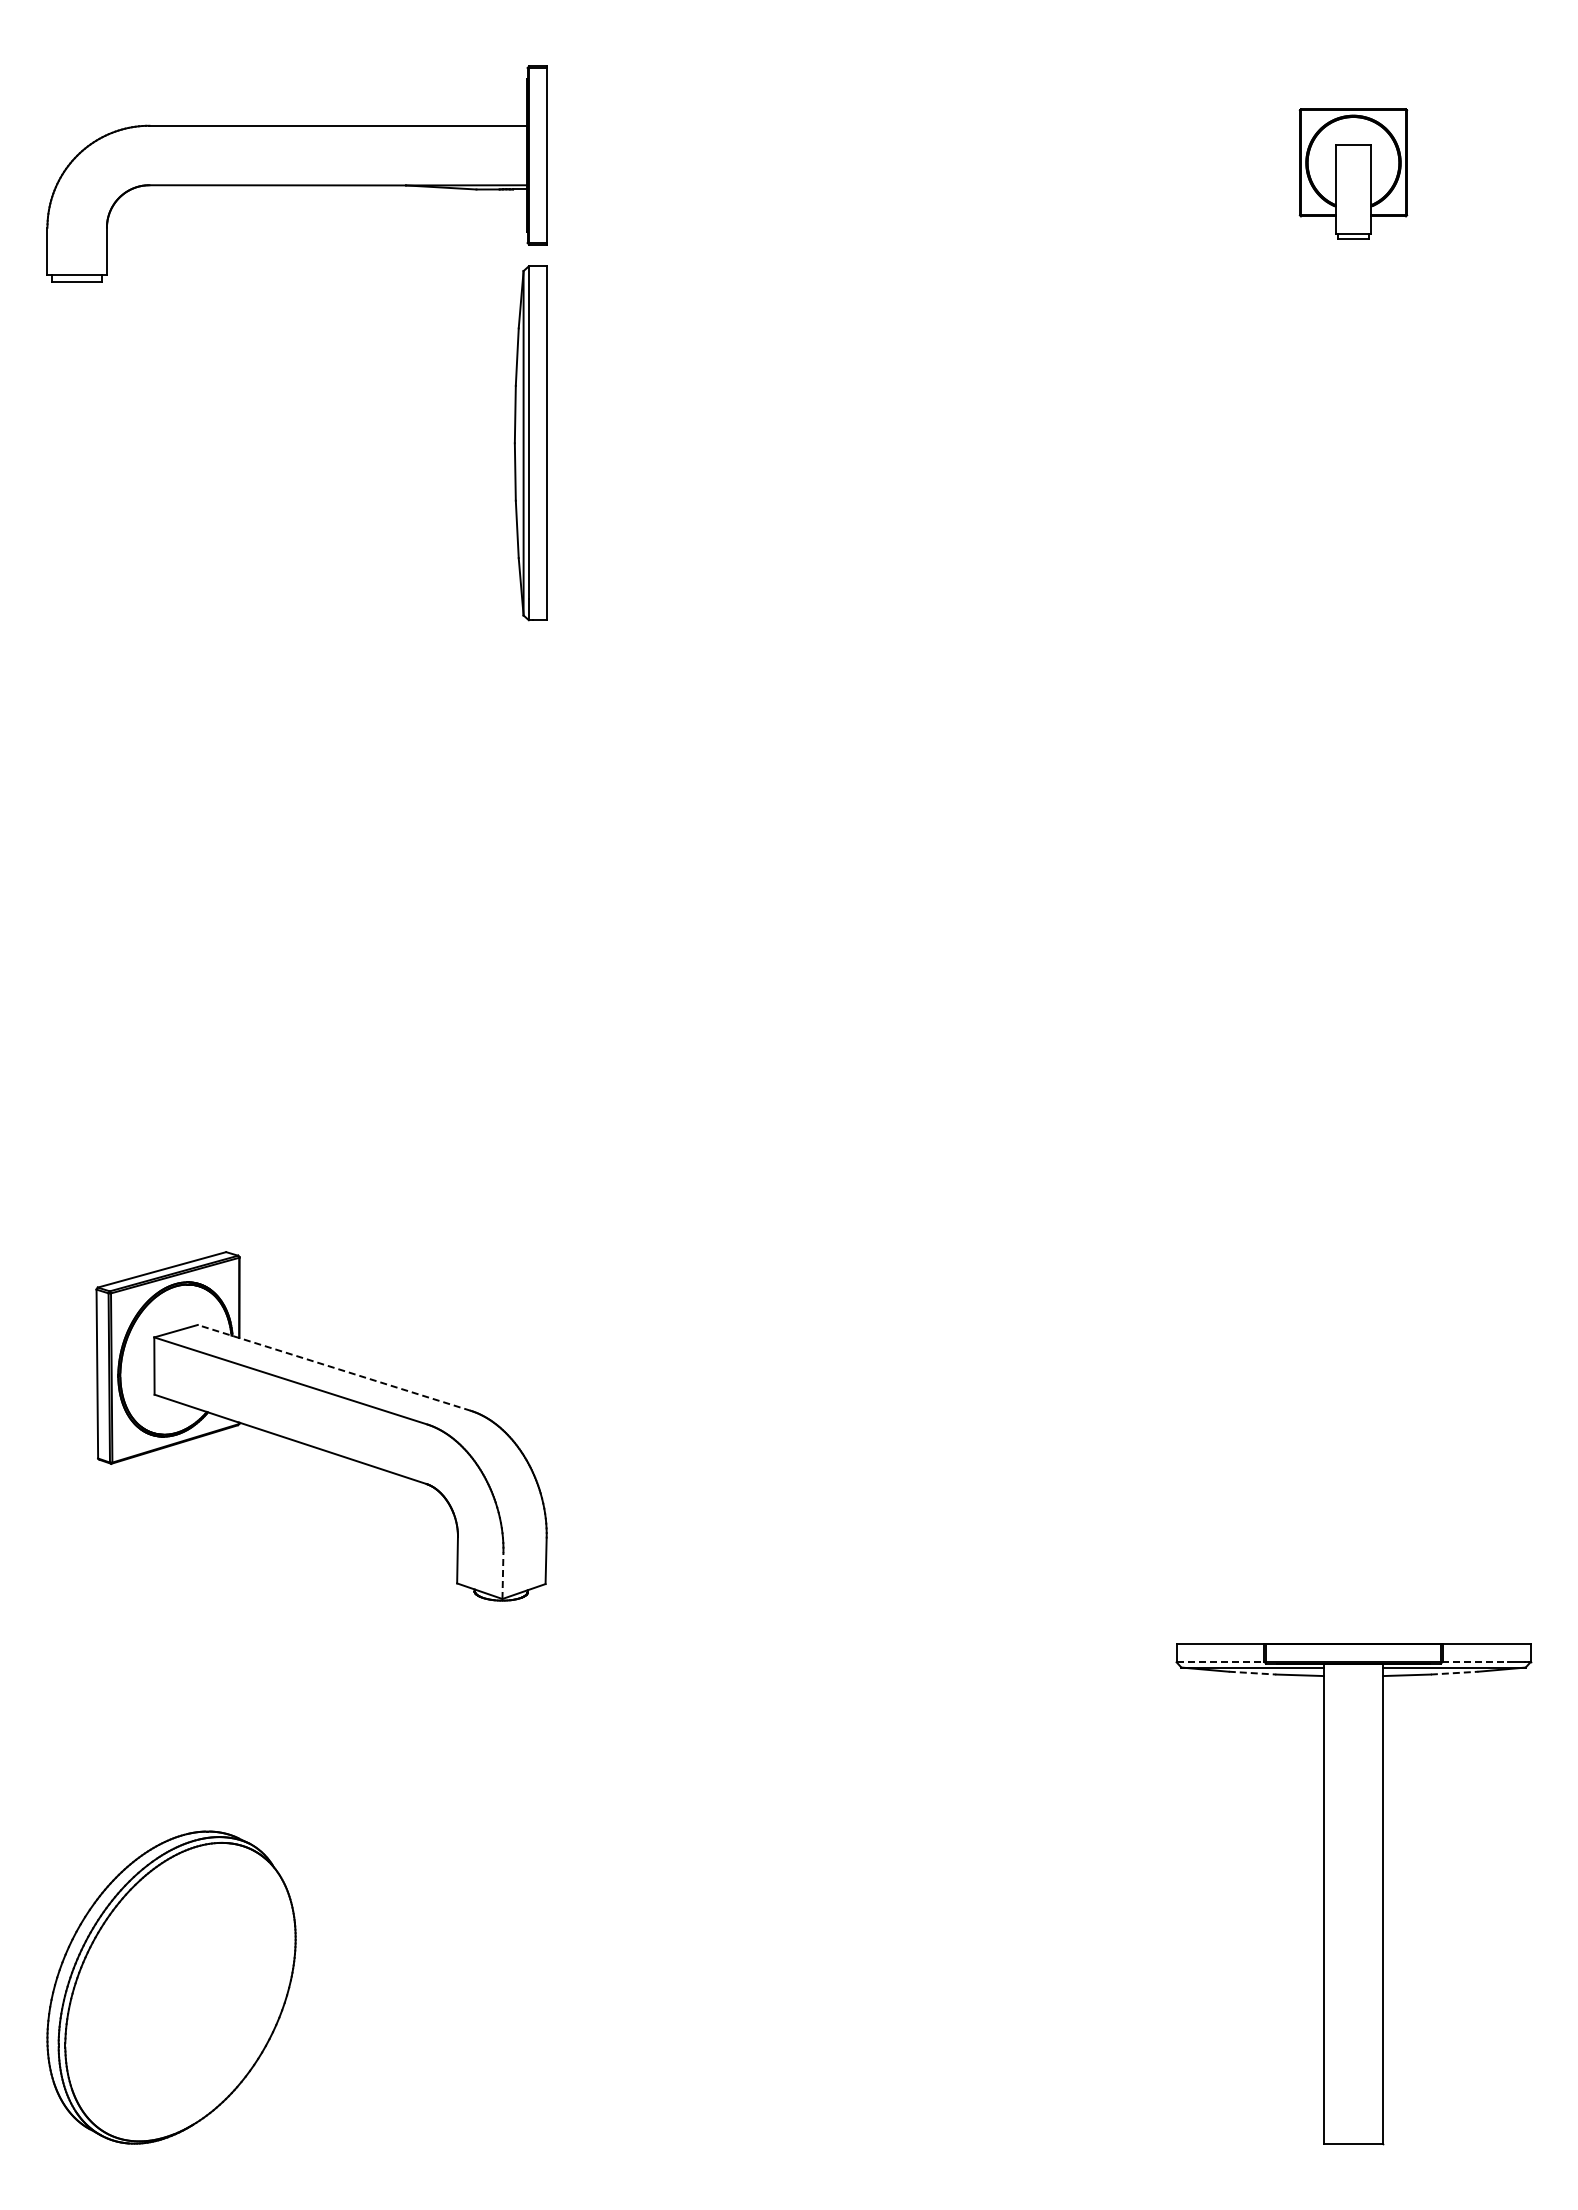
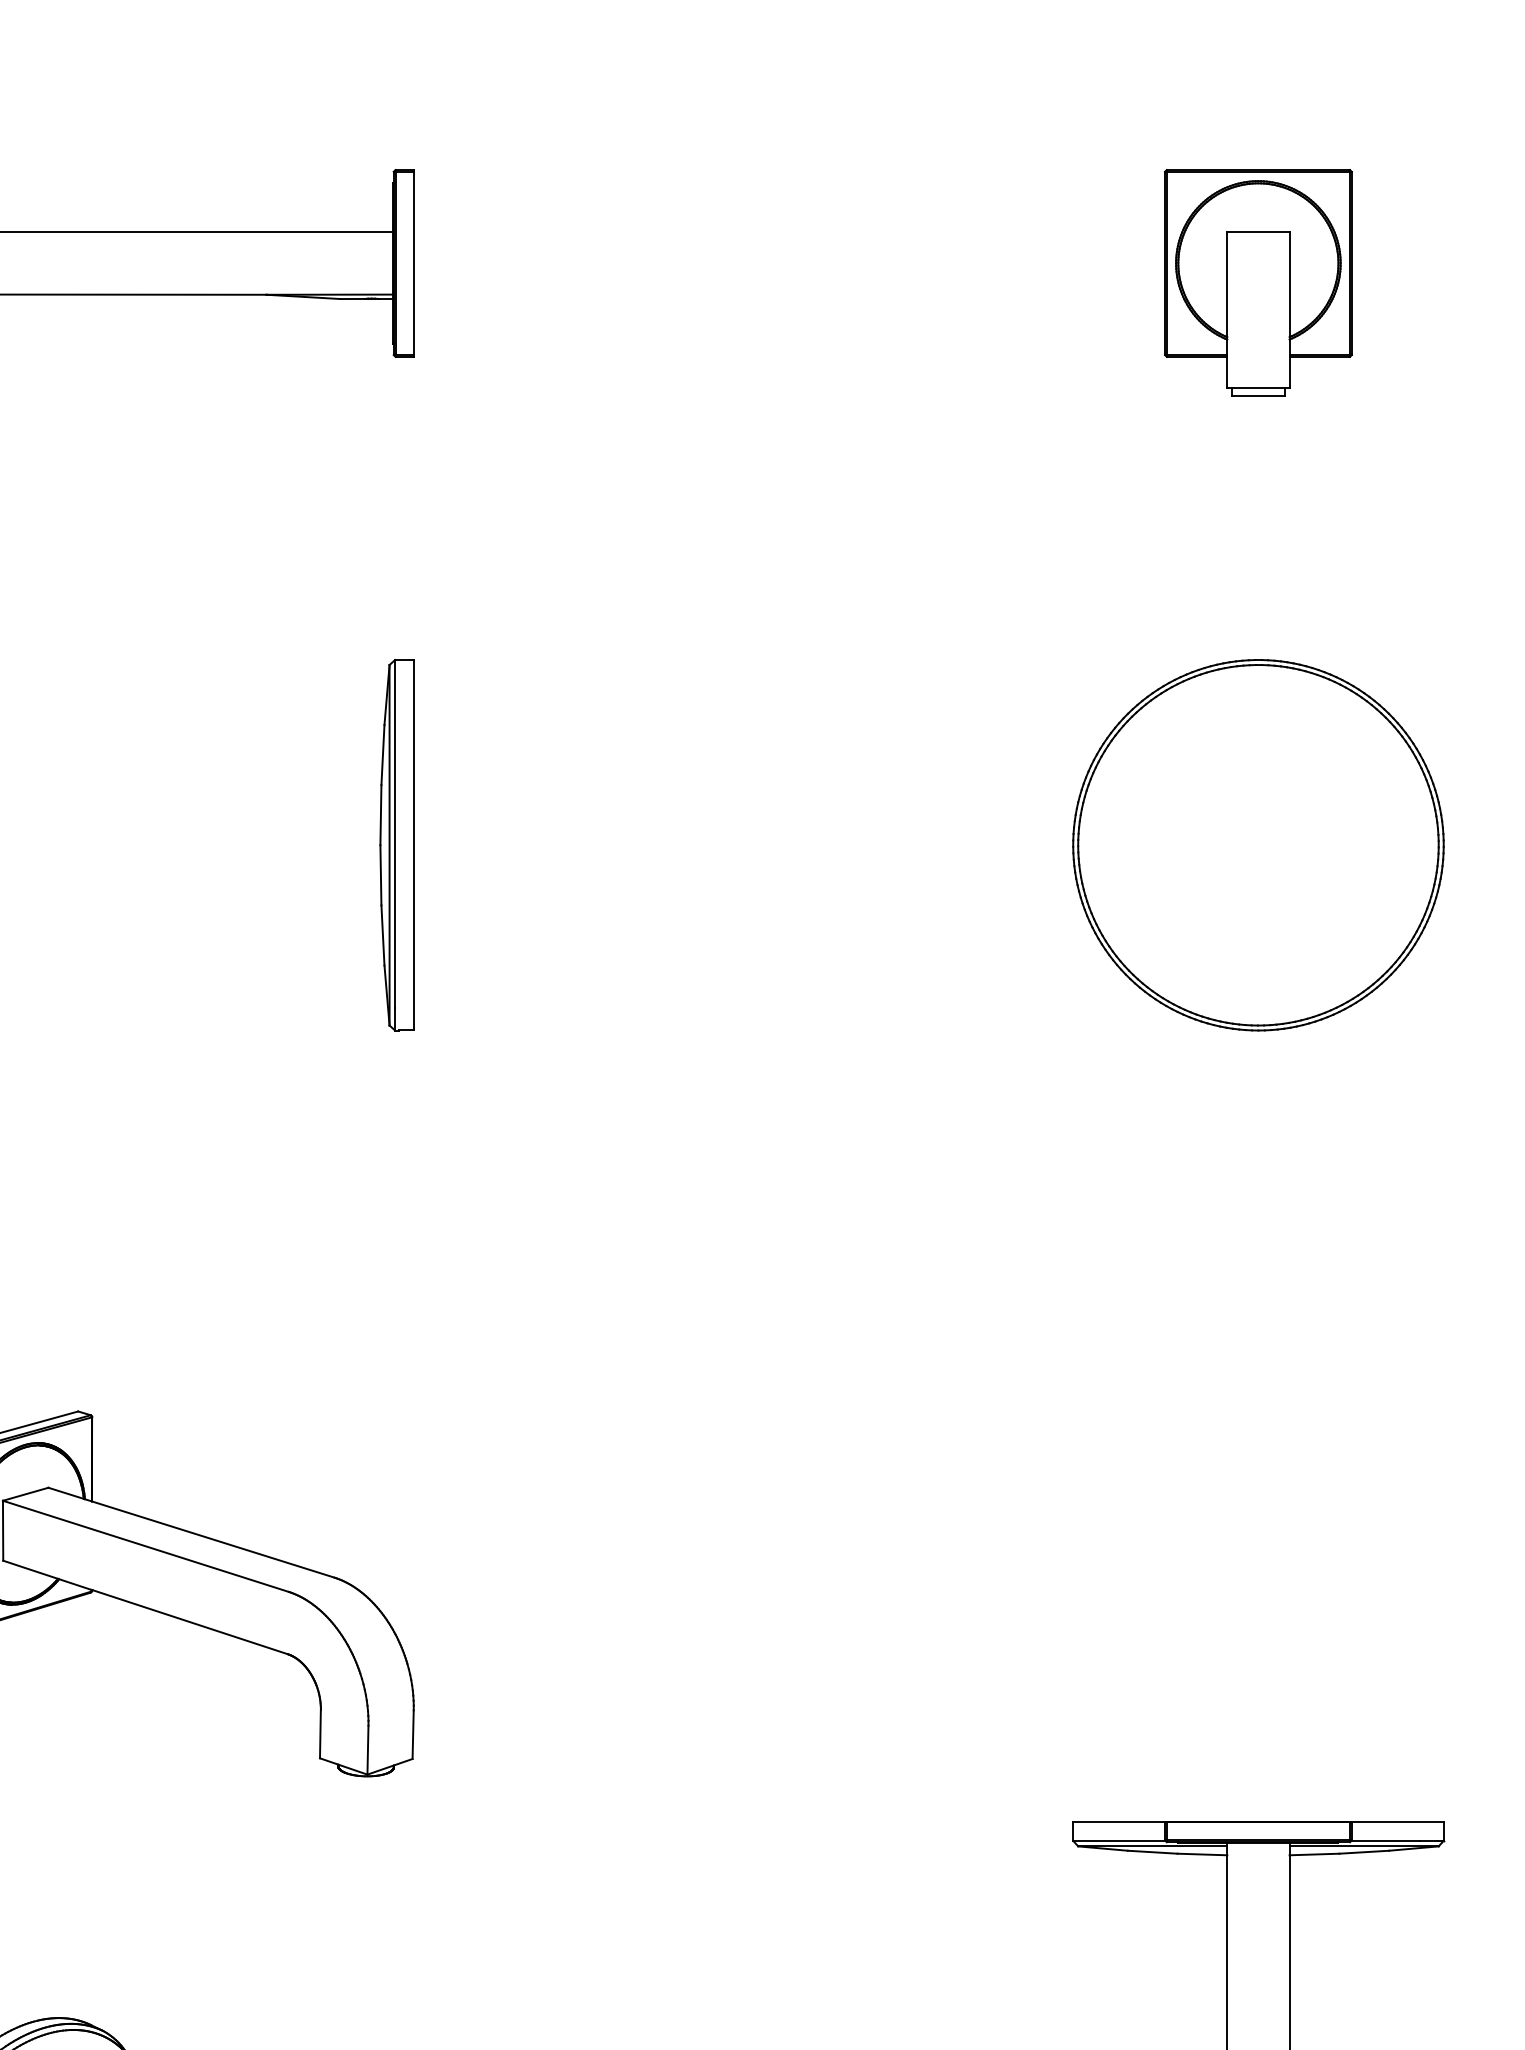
part: (1353, 173) -> (1258, 282), size x1.67
part: (530, 443) -> (396, 845), moved
part: (1353, 711) -> (1258, 845), added
line: (333, 1367) -> (190, 1532), dashed -> solid
line: (502, 1575) -> (367, 1750), dashed -> solid
line: (1221, 1662) -> (1120, 1841), dashed -> solid
line: (1475, 1662) -> (1386, 1841), dashed -> solid
line: (1252, 1673) -> (1152, 1852), dashed -> solid
line: (1454, 1673) -> (1364, 1852), dashed -> solid

